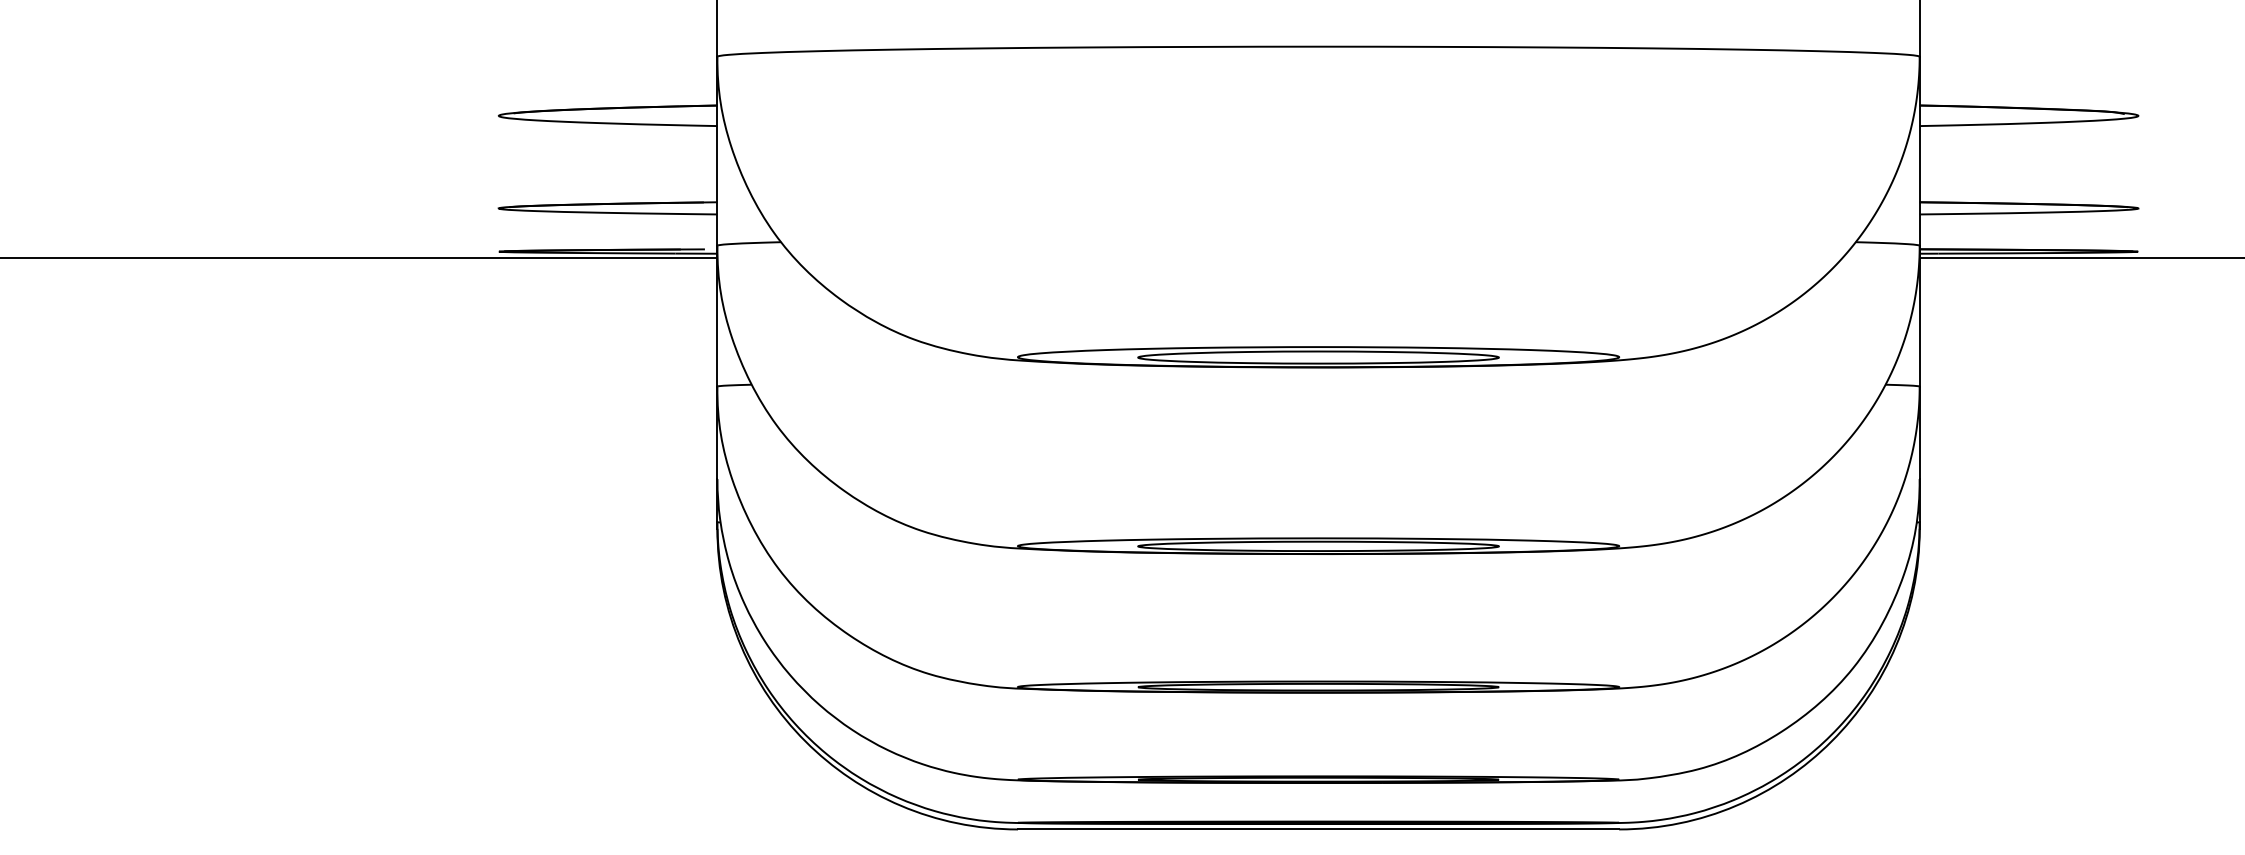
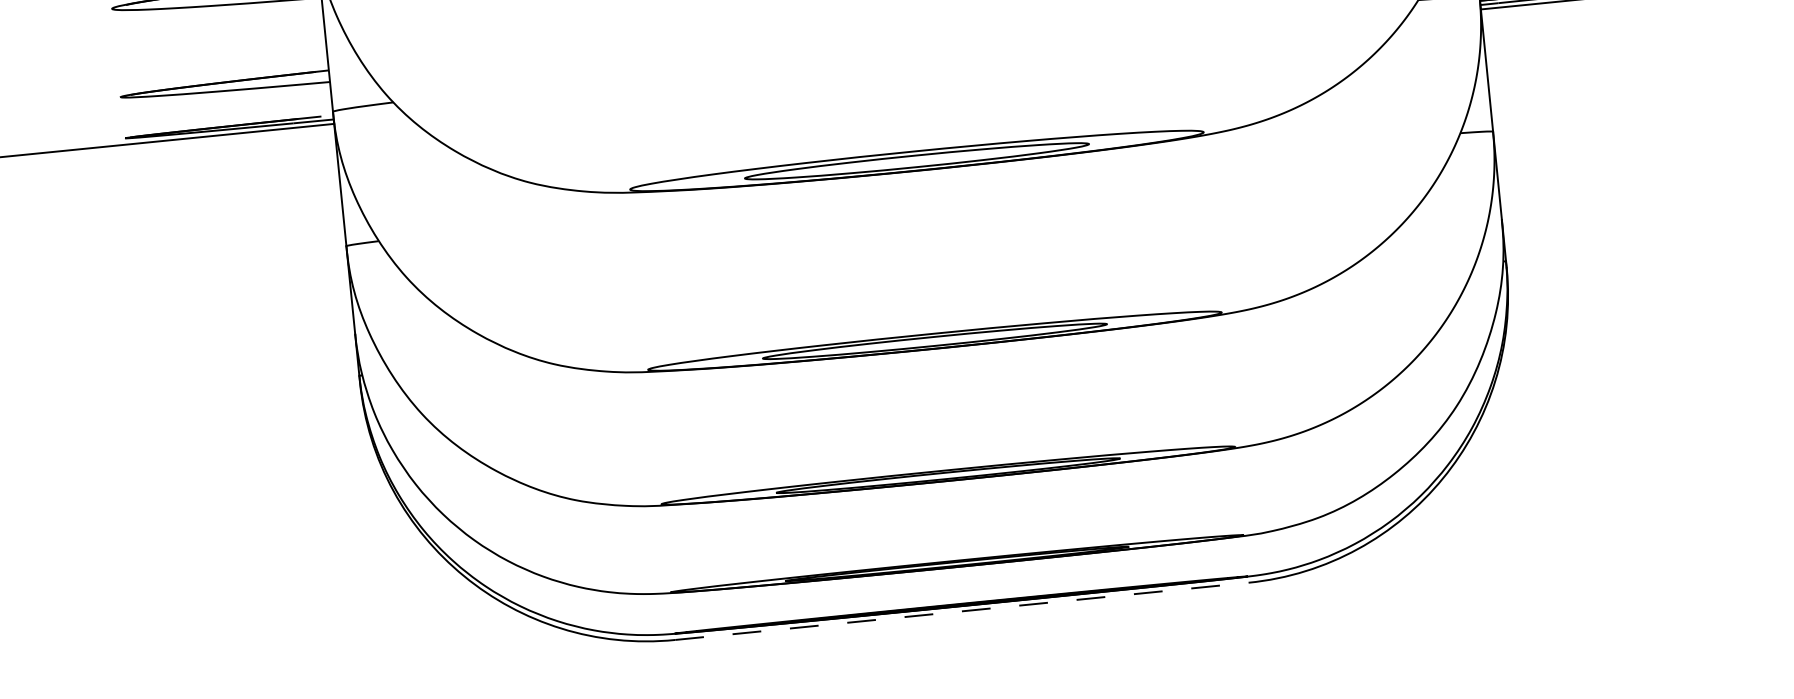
line: (1318, 829) -> (961, 611), solid -> dashed

